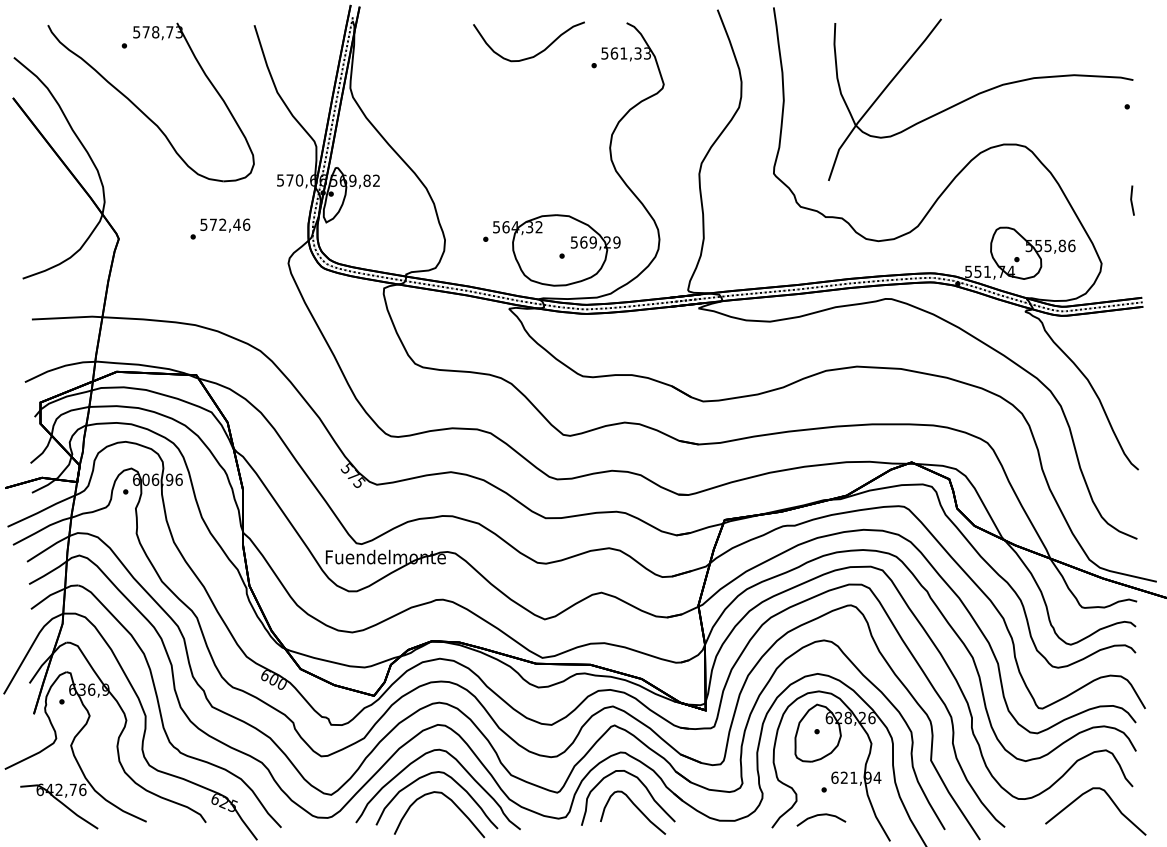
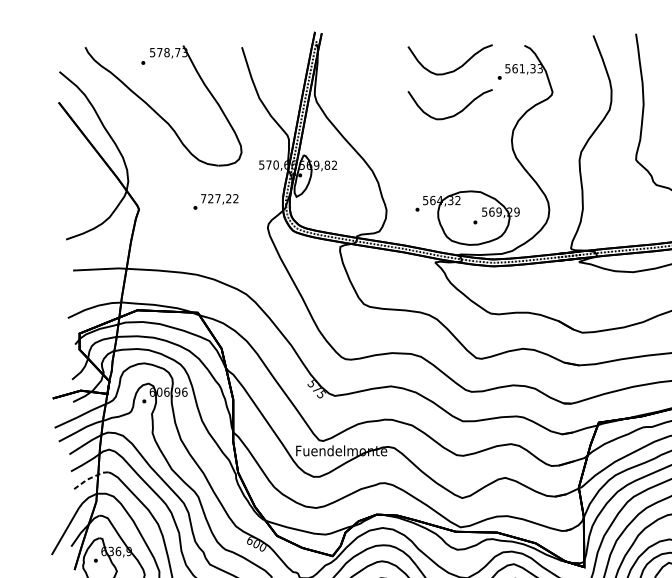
curve: (535, 113) -> (455, 114), added
text: (225, 224) -> (219, 198), 572,46 -> 727,22
line: (53, 594) -> (89, 479), solid -> dashed

